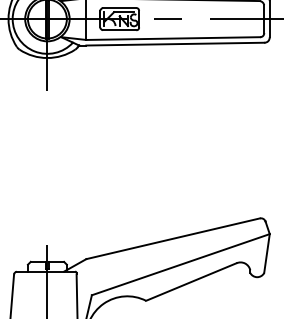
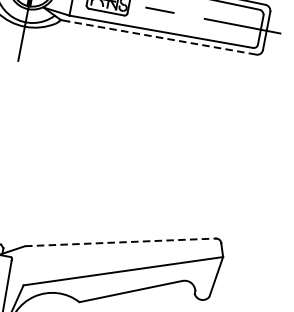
line: (175, 44) -> (162, 38), solid -> dashed
line: (173, 238) -> (120, 242), solid -> dashed

